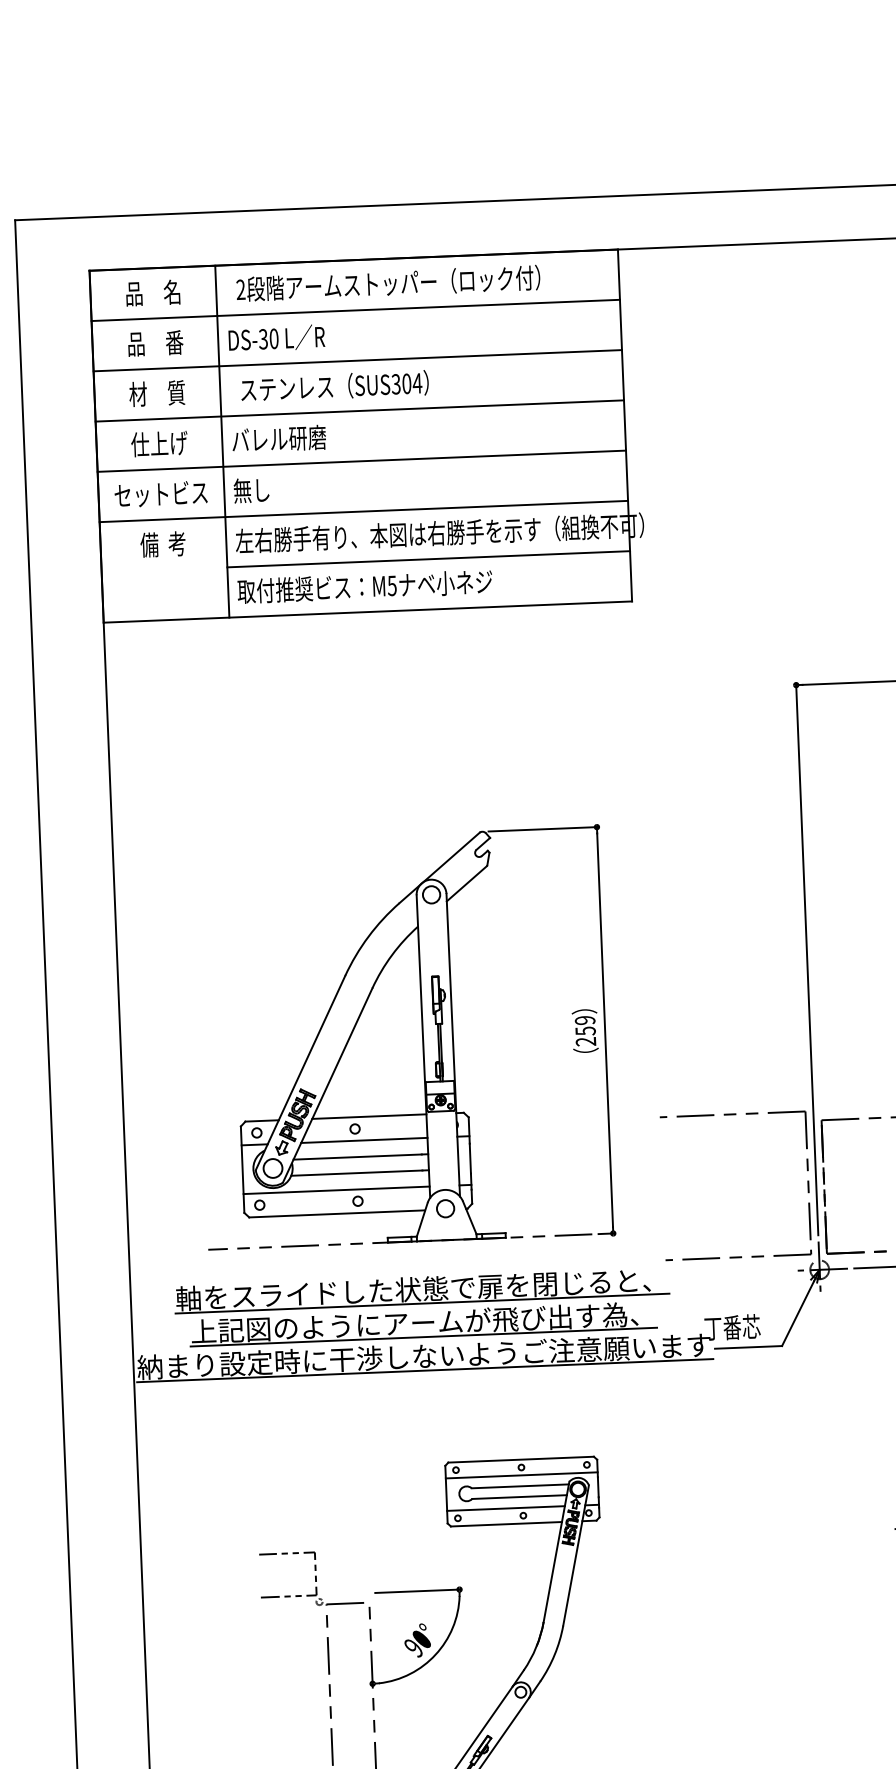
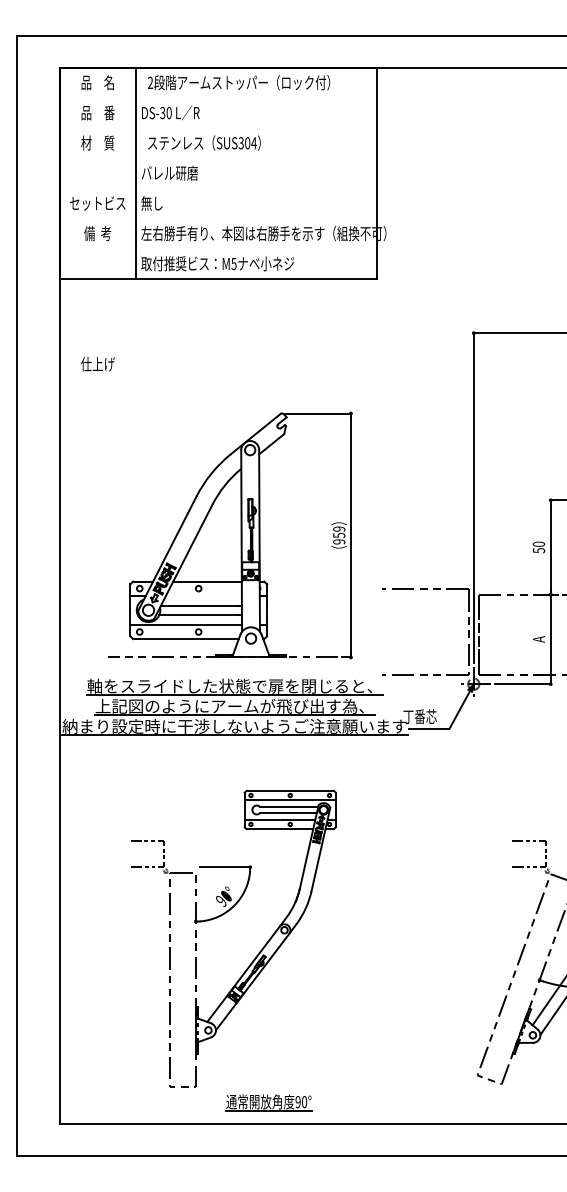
line: (355, 311) -> (218, 98), removed
line: (357, 361) -> (218, 128), removed
line: (359, 411) -> (218, 158), removed
text: (158, 444) -> (97, 364), moved
line: (361, 461) -> (218, 188), removed
line: (363, 511) -> (218, 218), removed
line: (428, 558) -> (256, 248), removed
text: (586, 1041) -> (339, 541), 259 -> 959
line: (363, 1140) -> (203, 595), removed

